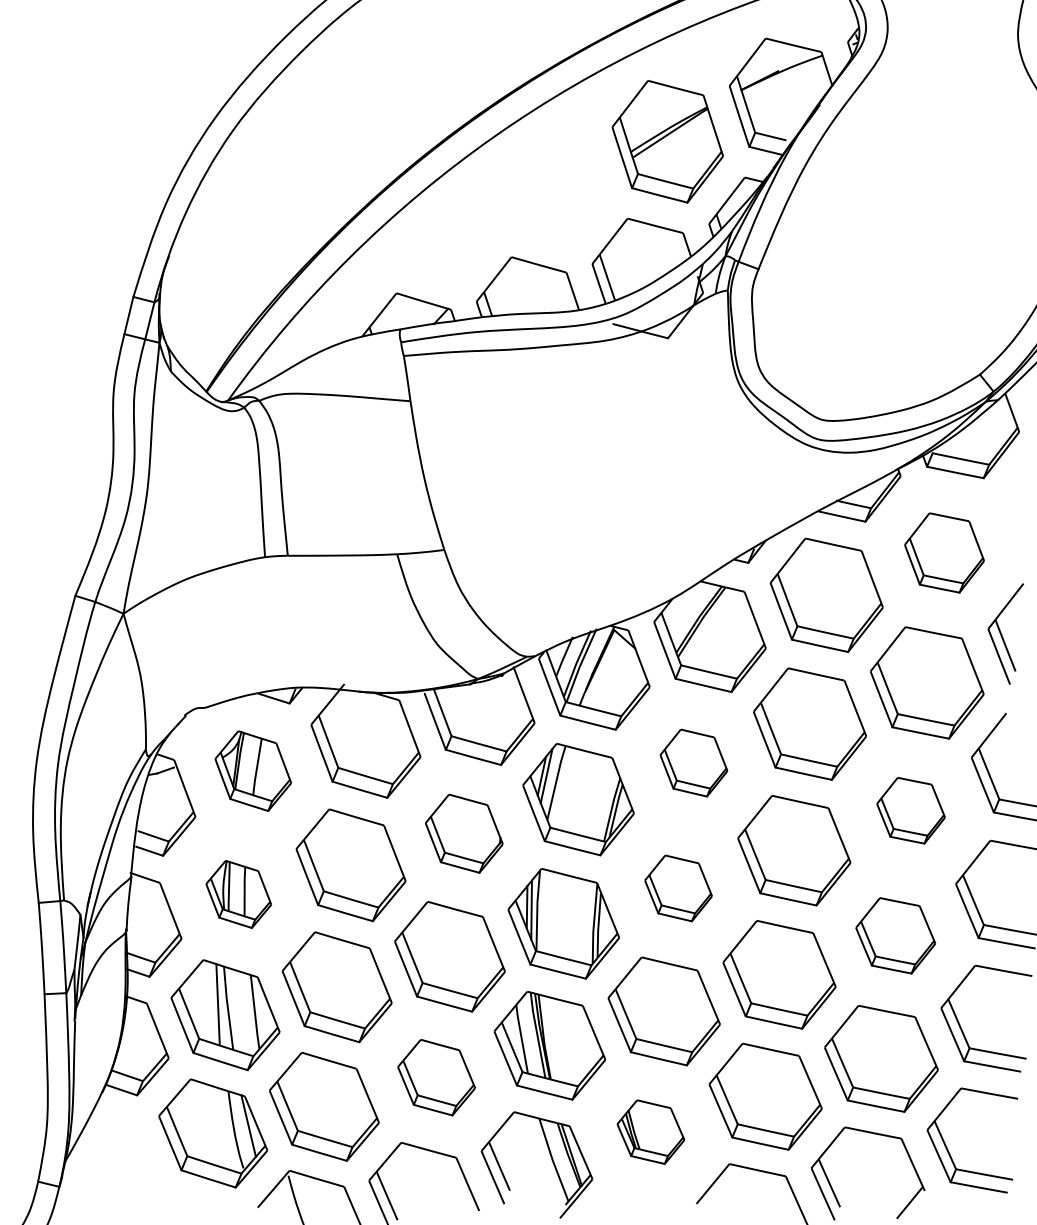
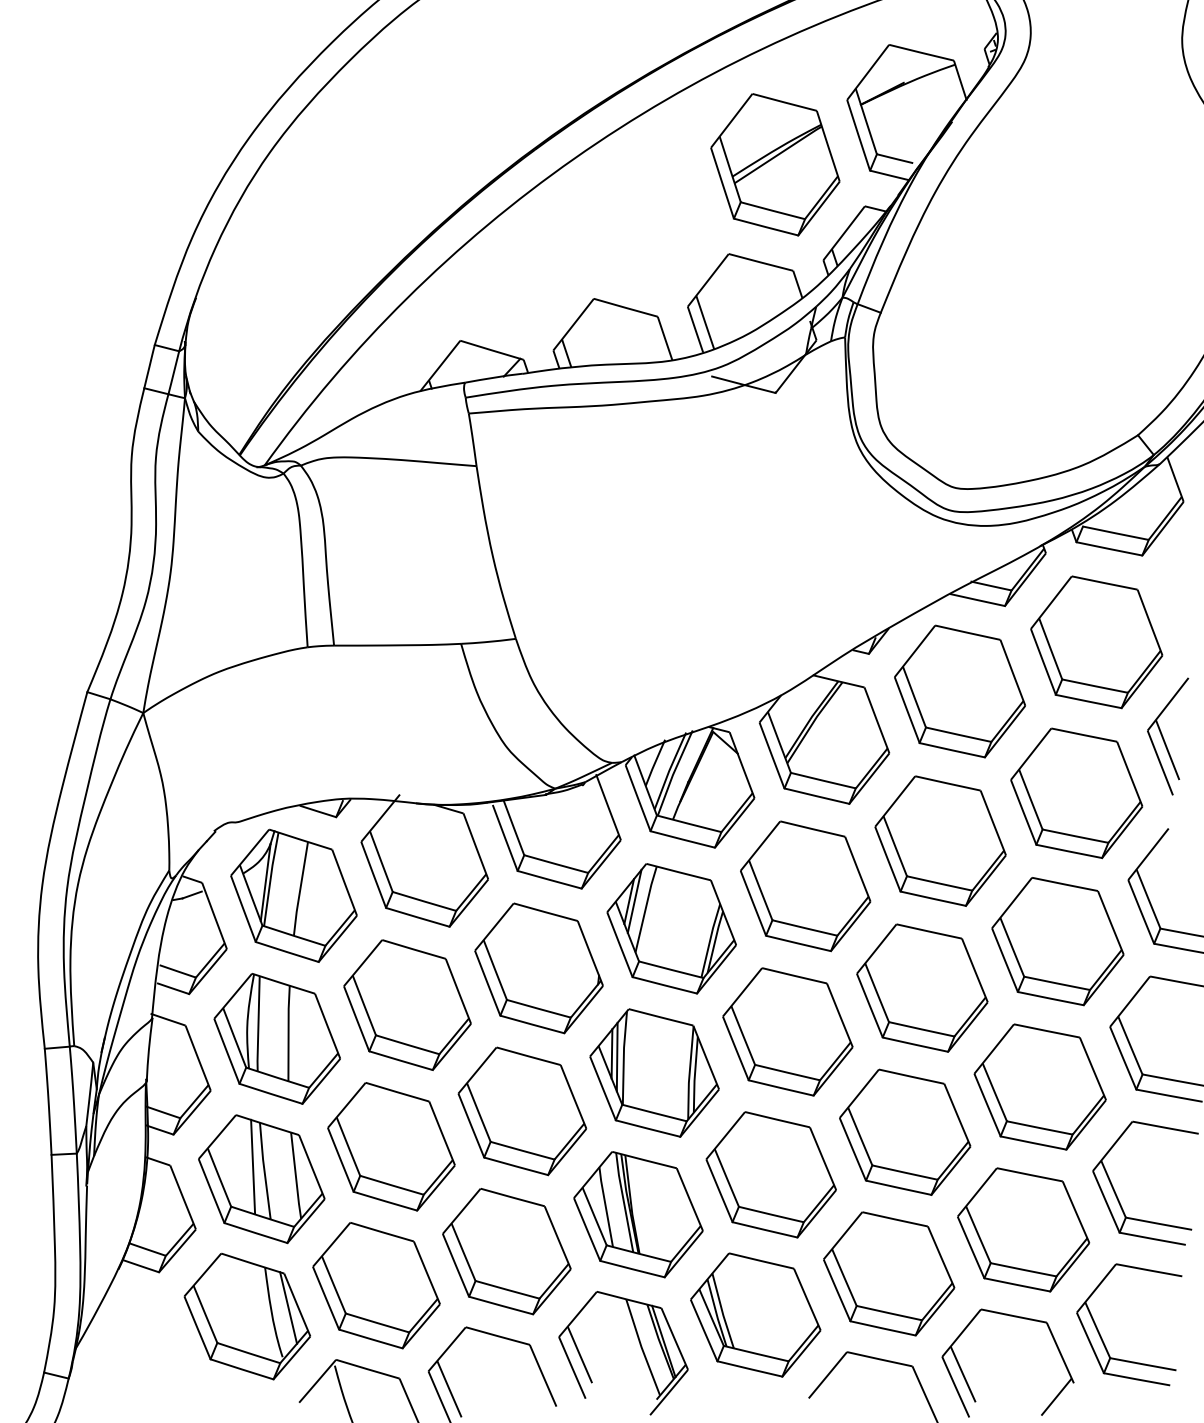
part: (944, 553) -> (1096, 642), size x1.43
part: (693, 763) -> (805, 886), size x1.67
part: (252, 770) -> (293, 895), size x1.43
part: (910, 810) -> (1057, 941), size x1.67
part: (463, 833) -> (538, 968), size x1.43
part: (678, 888) -> (787, 1031), size x1.67
part: (238, 894) -> (276, 1038), size x1.67
part: (895, 935) -> (1039, 1086), size x1.43
part: (436, 1077) -> (506, 1251), size x1.43
part: (650, 1131) -> (755, 1314), size x1.67

